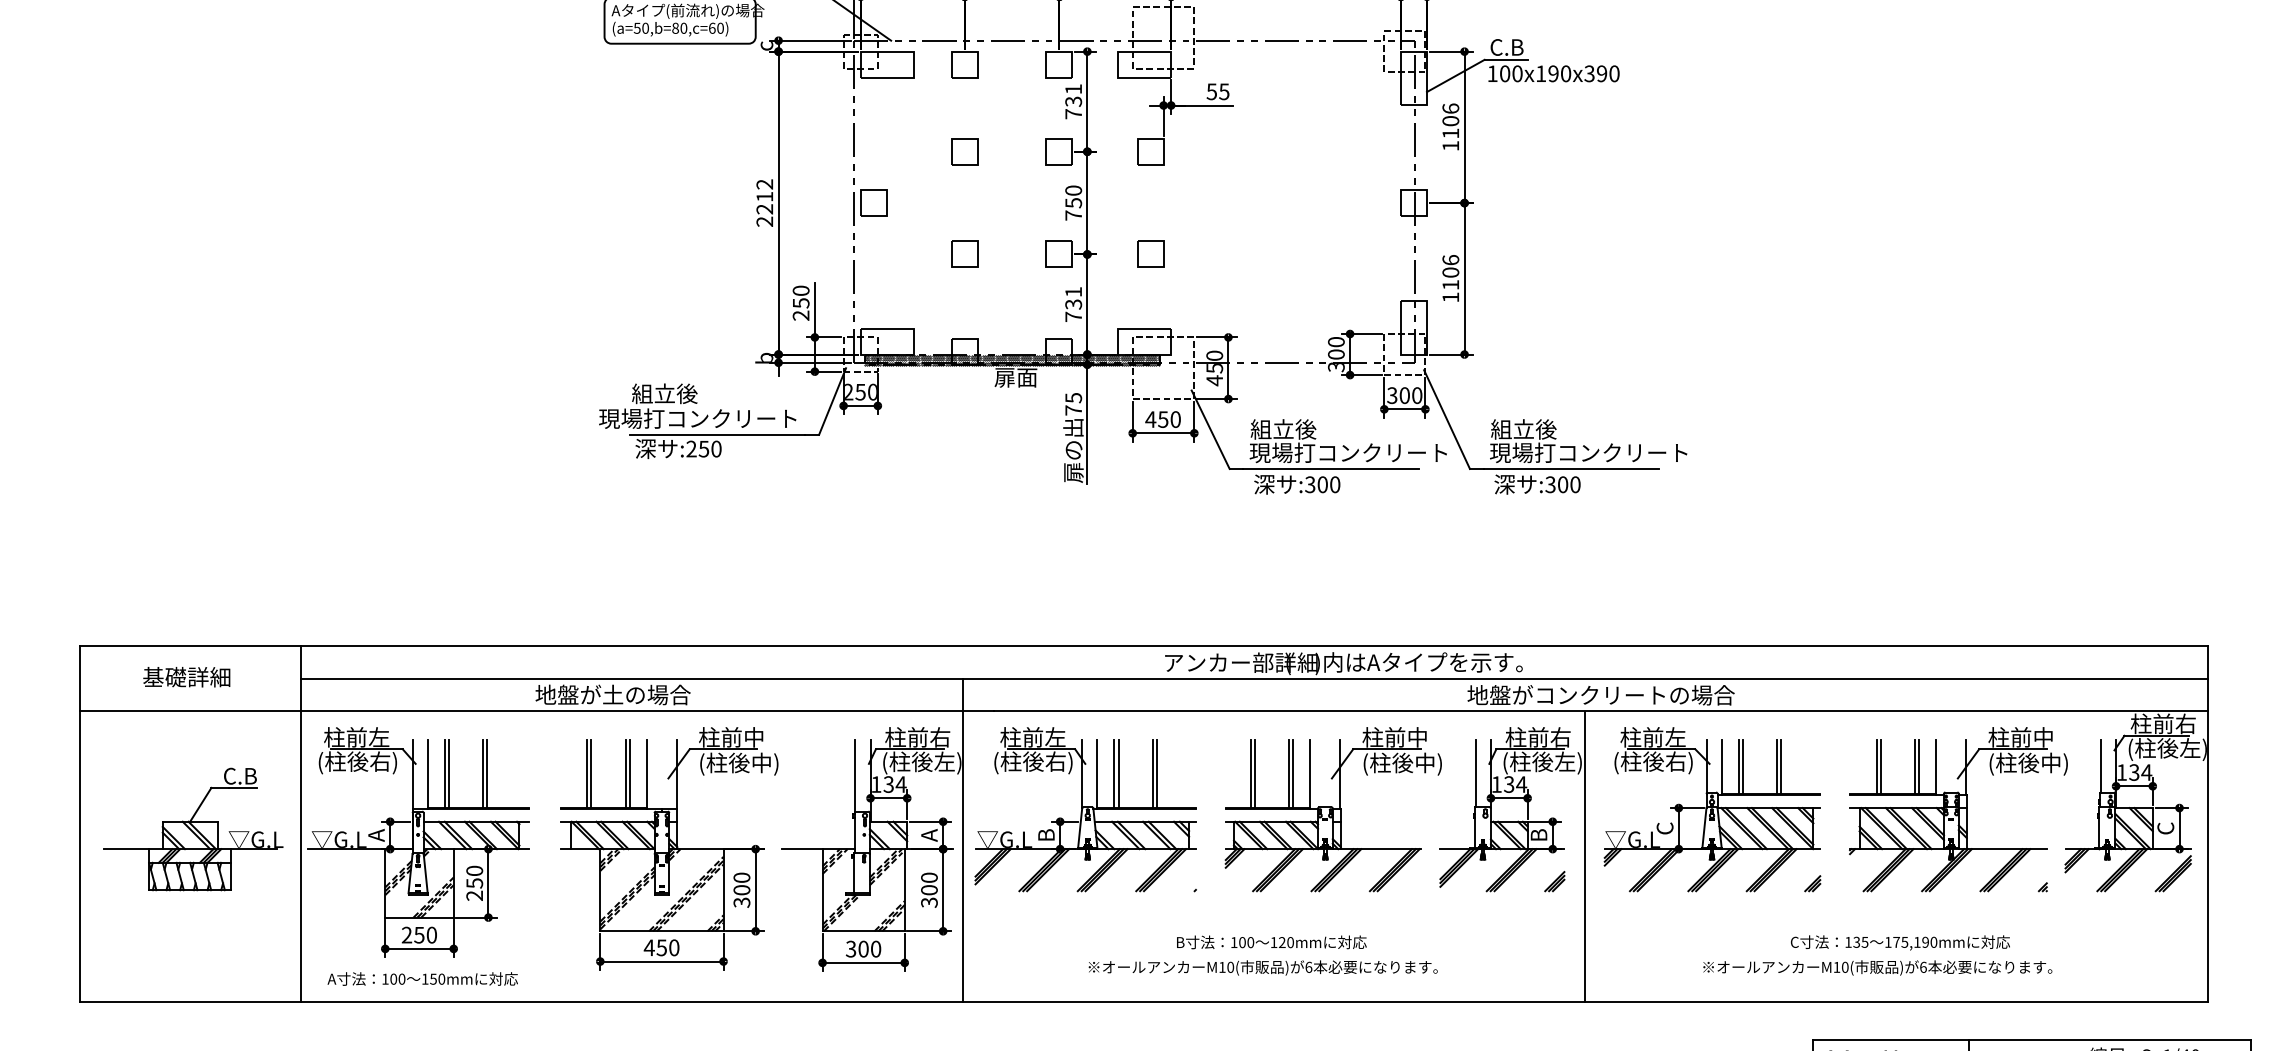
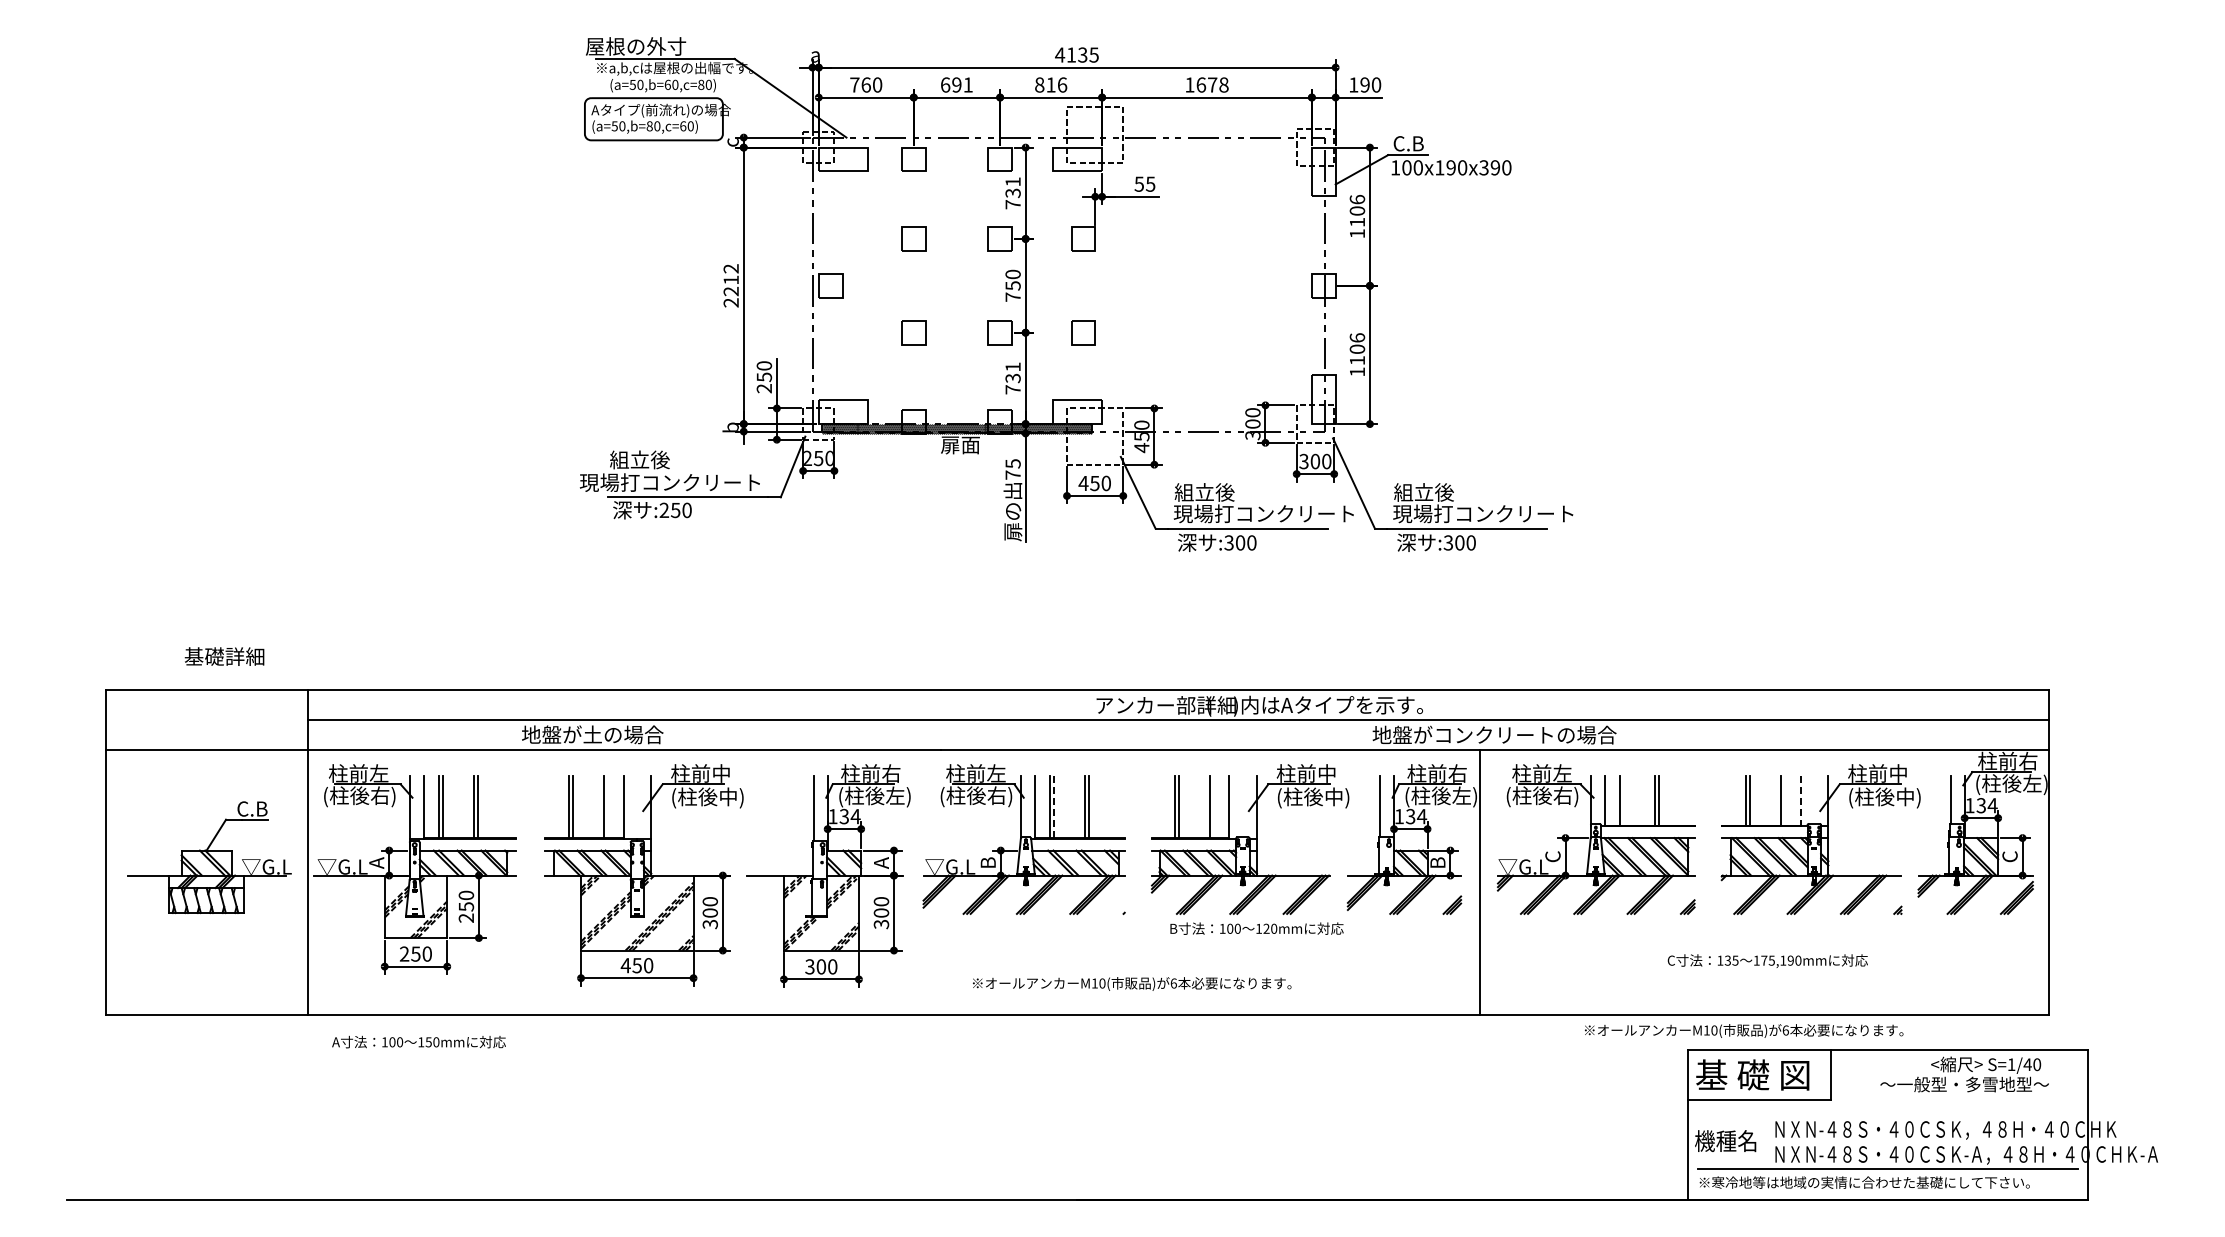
text: (186, 677) -> (224, 656), moved
line: (1742, 766) -> (1623, 800), removed
line: (1918, 766) -> (1784, 800), removed
line: (1936, 767) -> (1800, 801), solid -> dashed
line: (629, 773) -> (607, 806), removed
line: (1293, 773) -> (1213, 806), removed
line: (1118, 774) -> (1054, 807), solid -> dashed
line: (962, 839) -> (911, 866), removed
text: (1271, 942) -> (1256, 928), moved
text: (1263, 967) -> (1132, 983), moved
text: (1878, 967) -> (1744, 1030), moved
text: (422, 978) -> (418, 1041), moved

